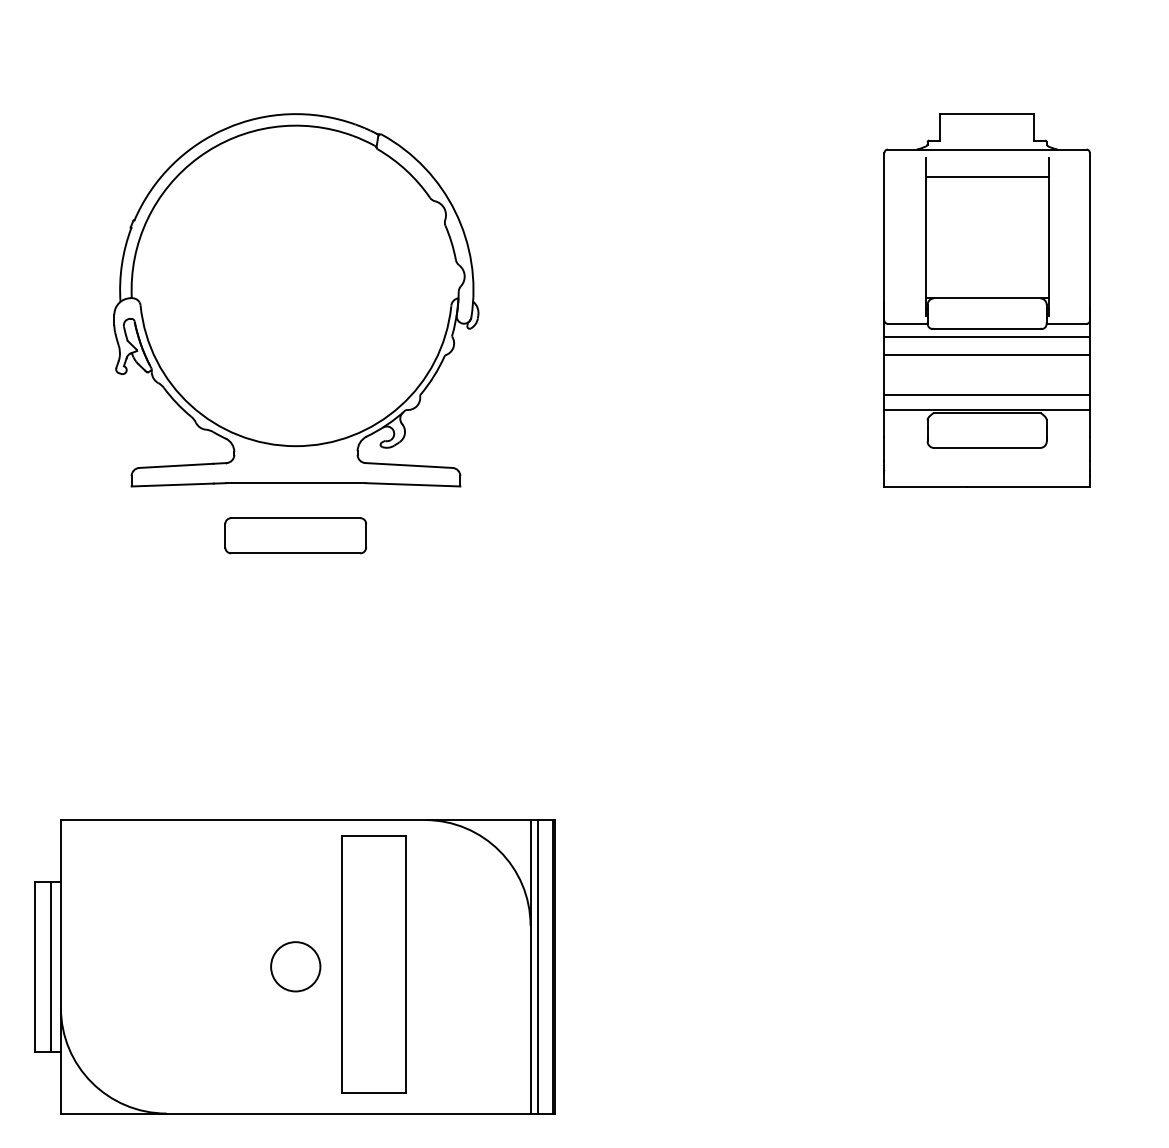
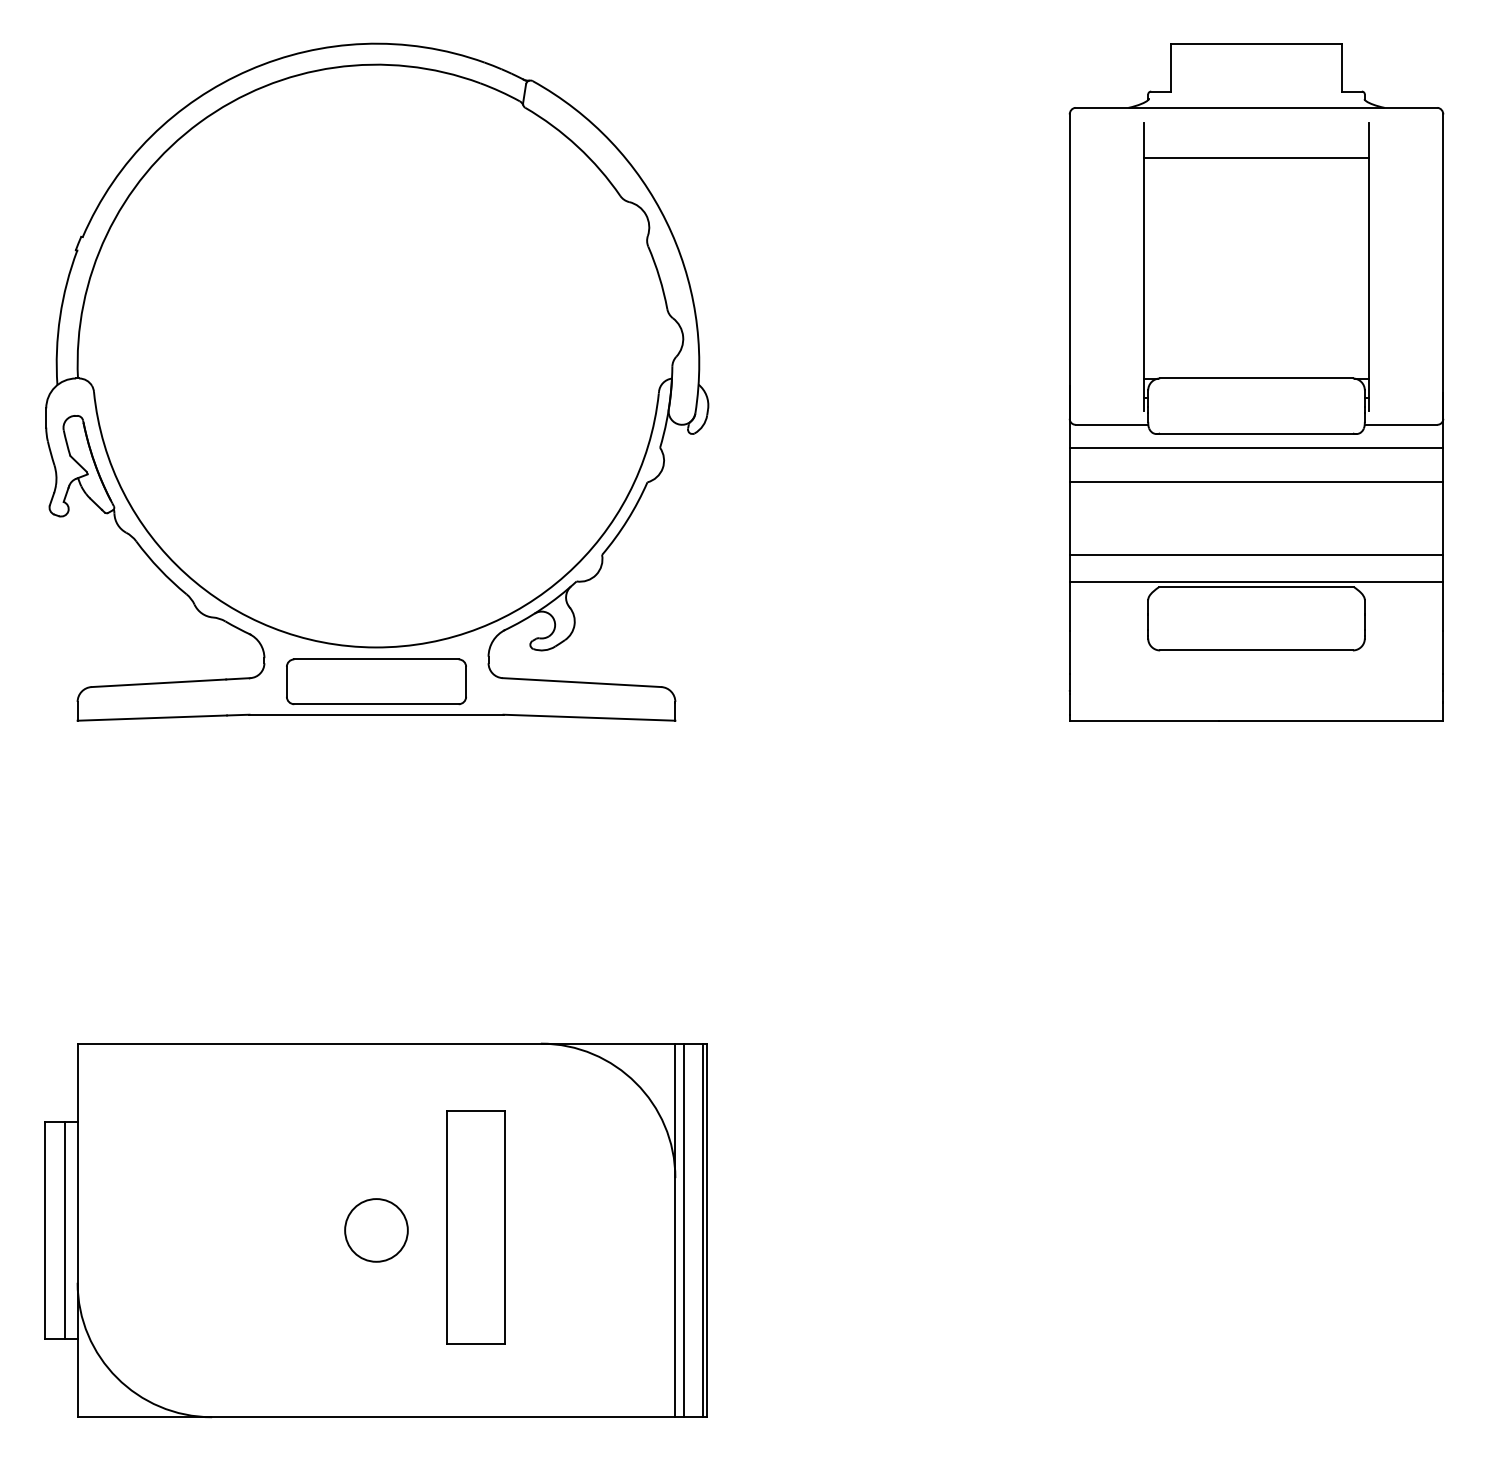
part: (296, 299) -> (377, 381), size x1.43
part: (987, 300) -> (1256, 382), size x1.43
part: (373, 964) -> (475, 1227), size x0.71

